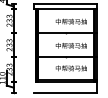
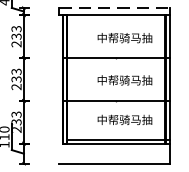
line: (65, 4) -> (114, 8), solid -> dashed

